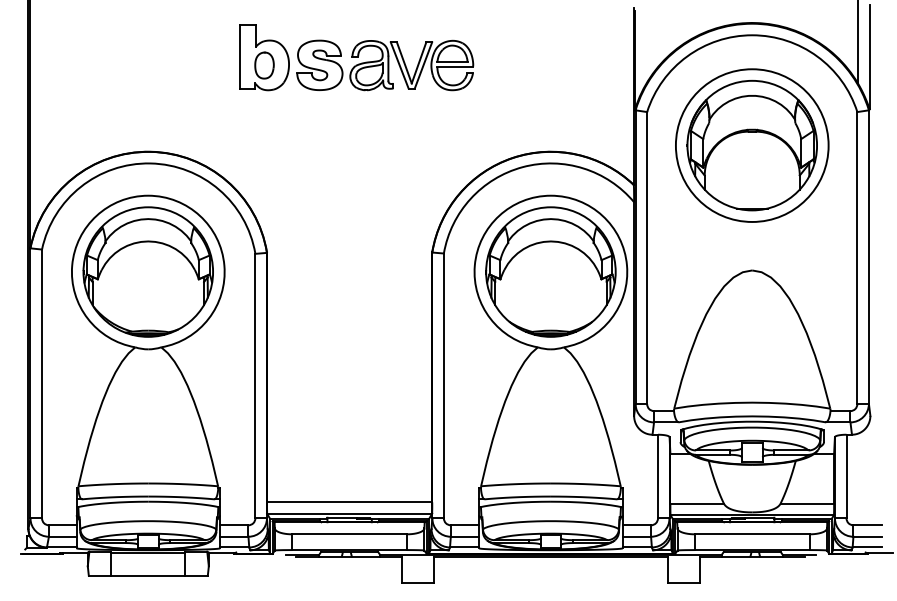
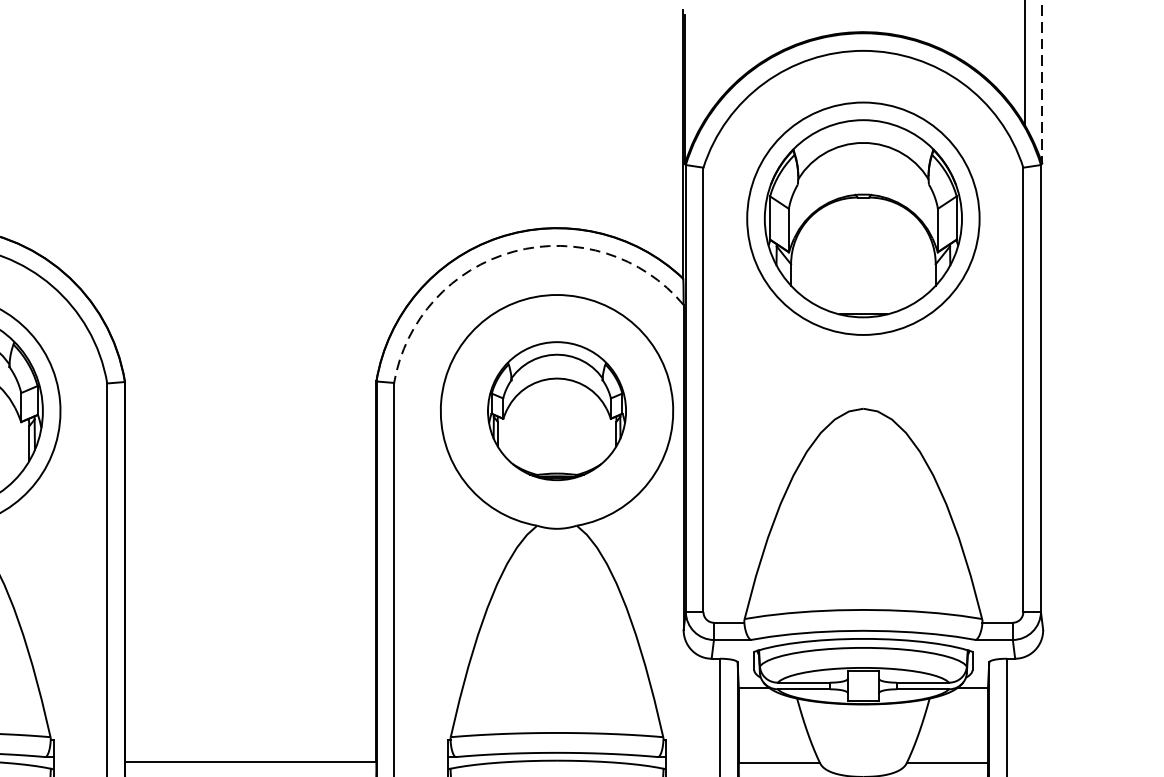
part: (356, 57) -> (261, 84), removed
line: (869, 57) -> (1041, 84), solid -> dashed
arc: (522, 167) -> (513, 252), solid -> dashed
part: (550, 271) -> (556, 410), size x0.7

